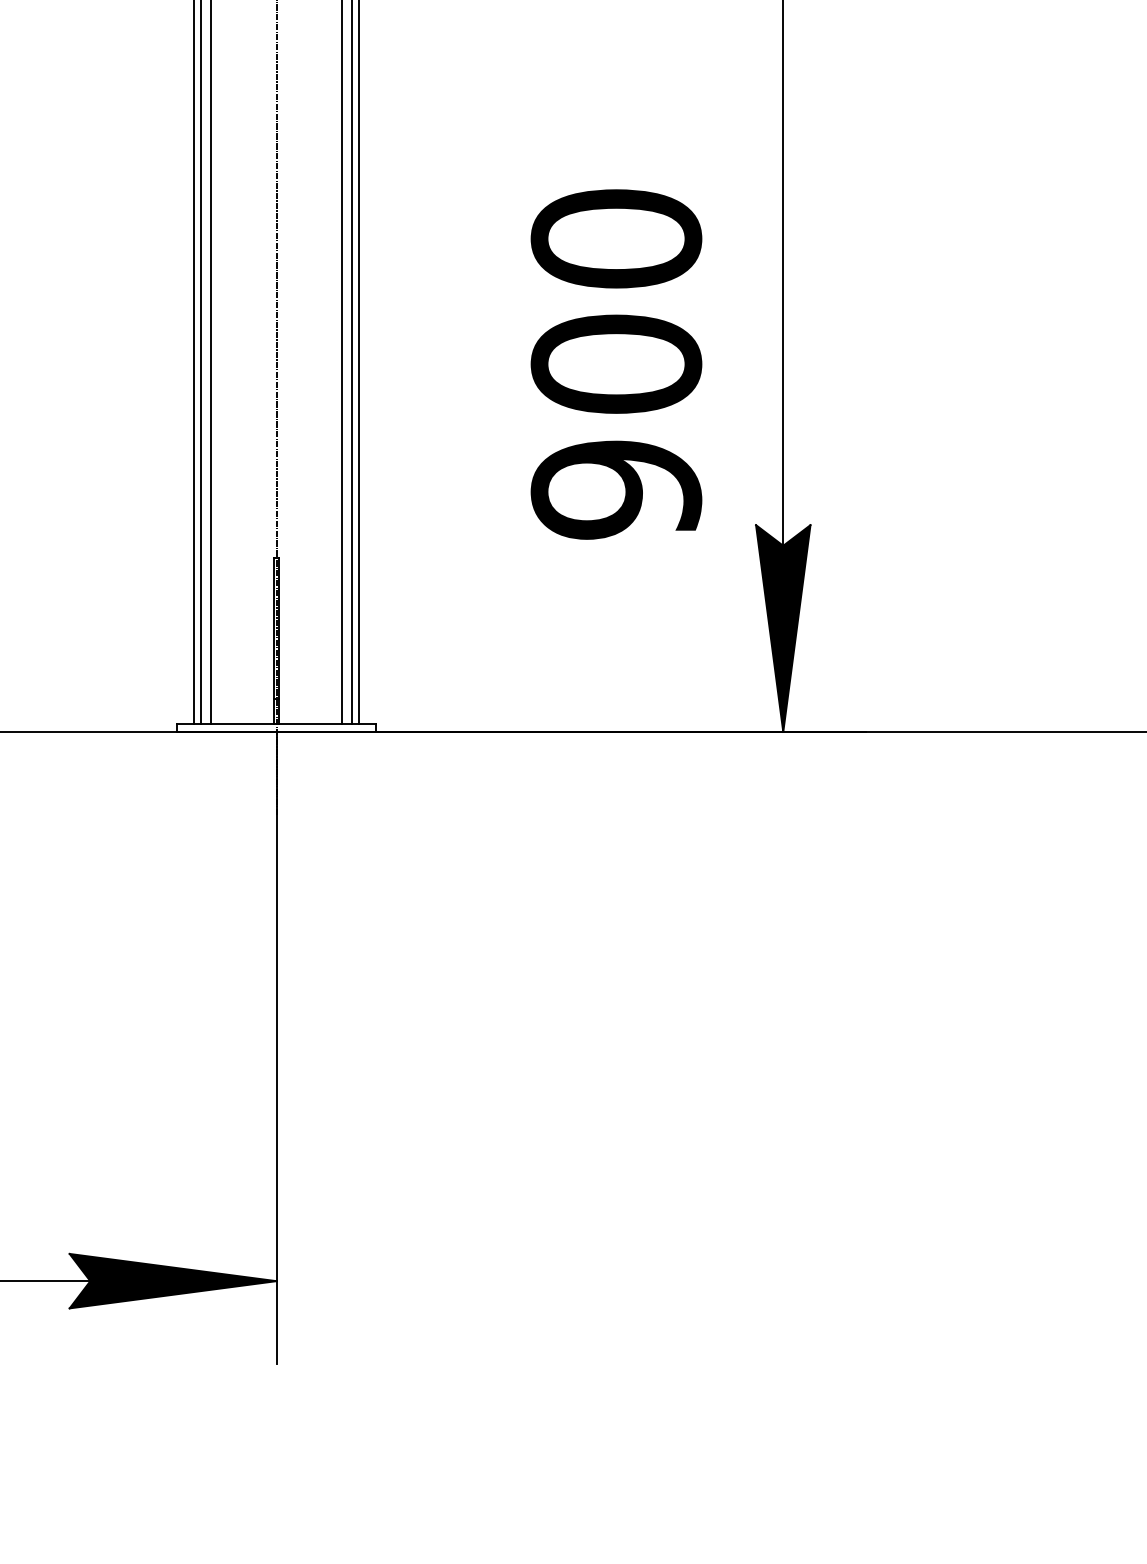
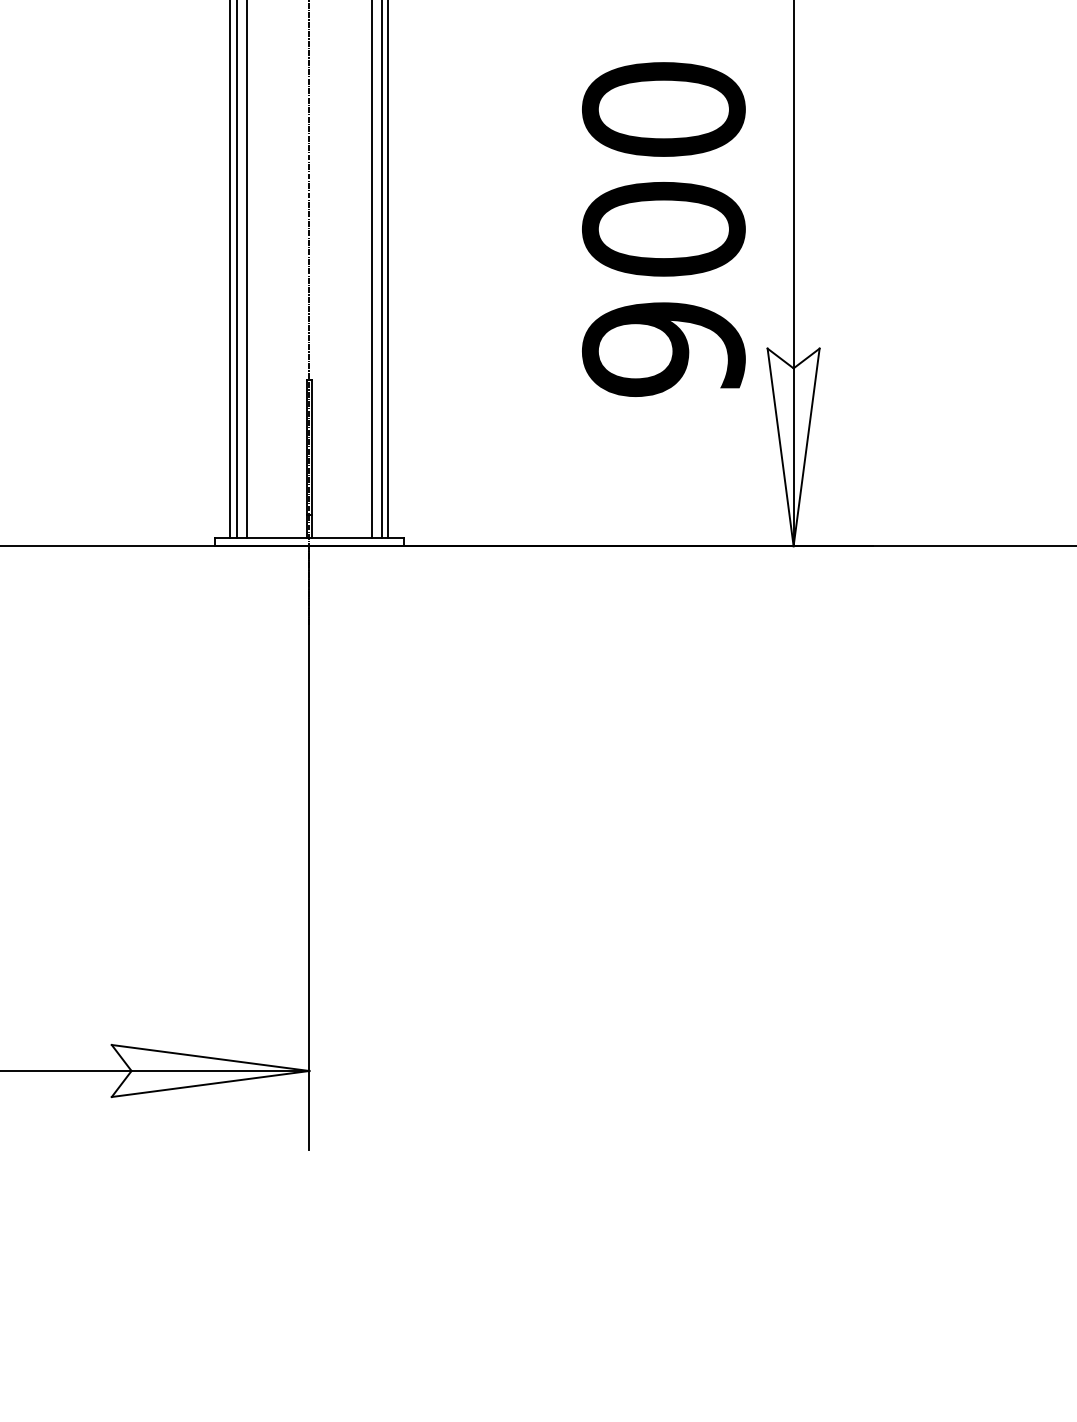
text: (616, 364) -> (663, 229), moved
fill: (783, 628) -> (793, 447), removed
fill: (172, 1280) -> (210, 1070), removed

